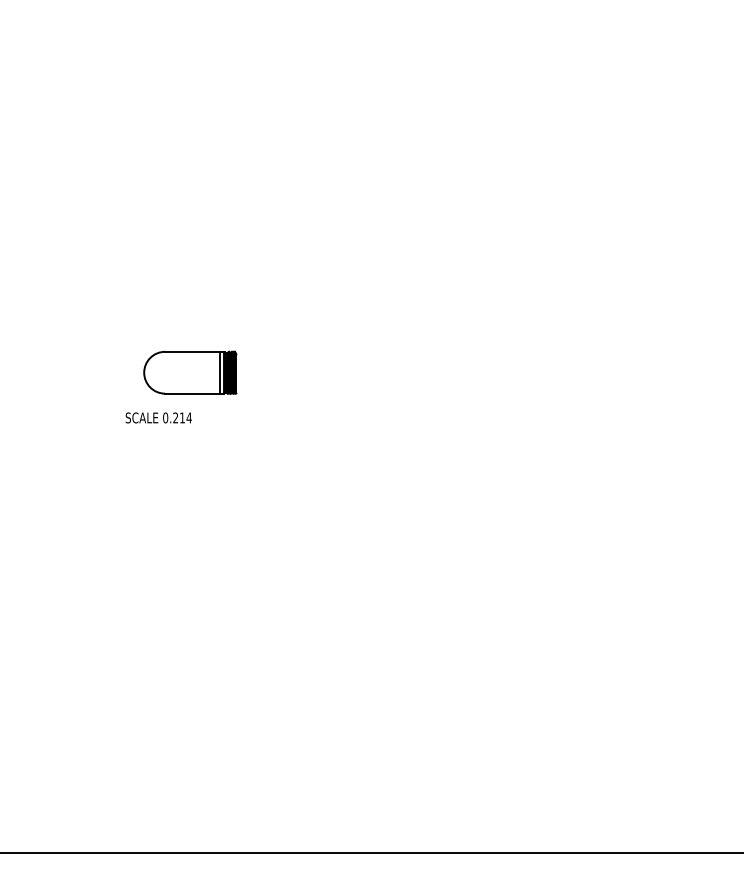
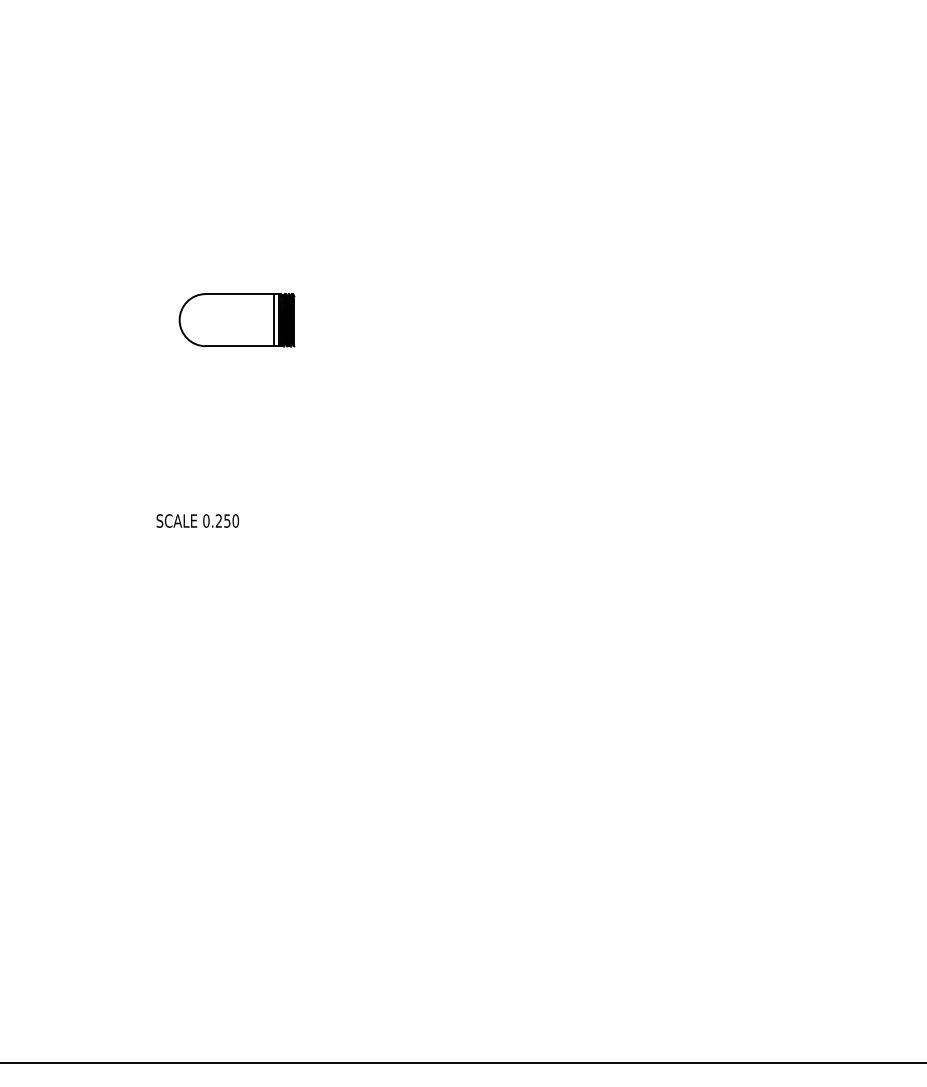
part: (190, 372) -> (237, 319), moved
text: (185, 417) -> (231, 520), 0.214 -> 0.250

